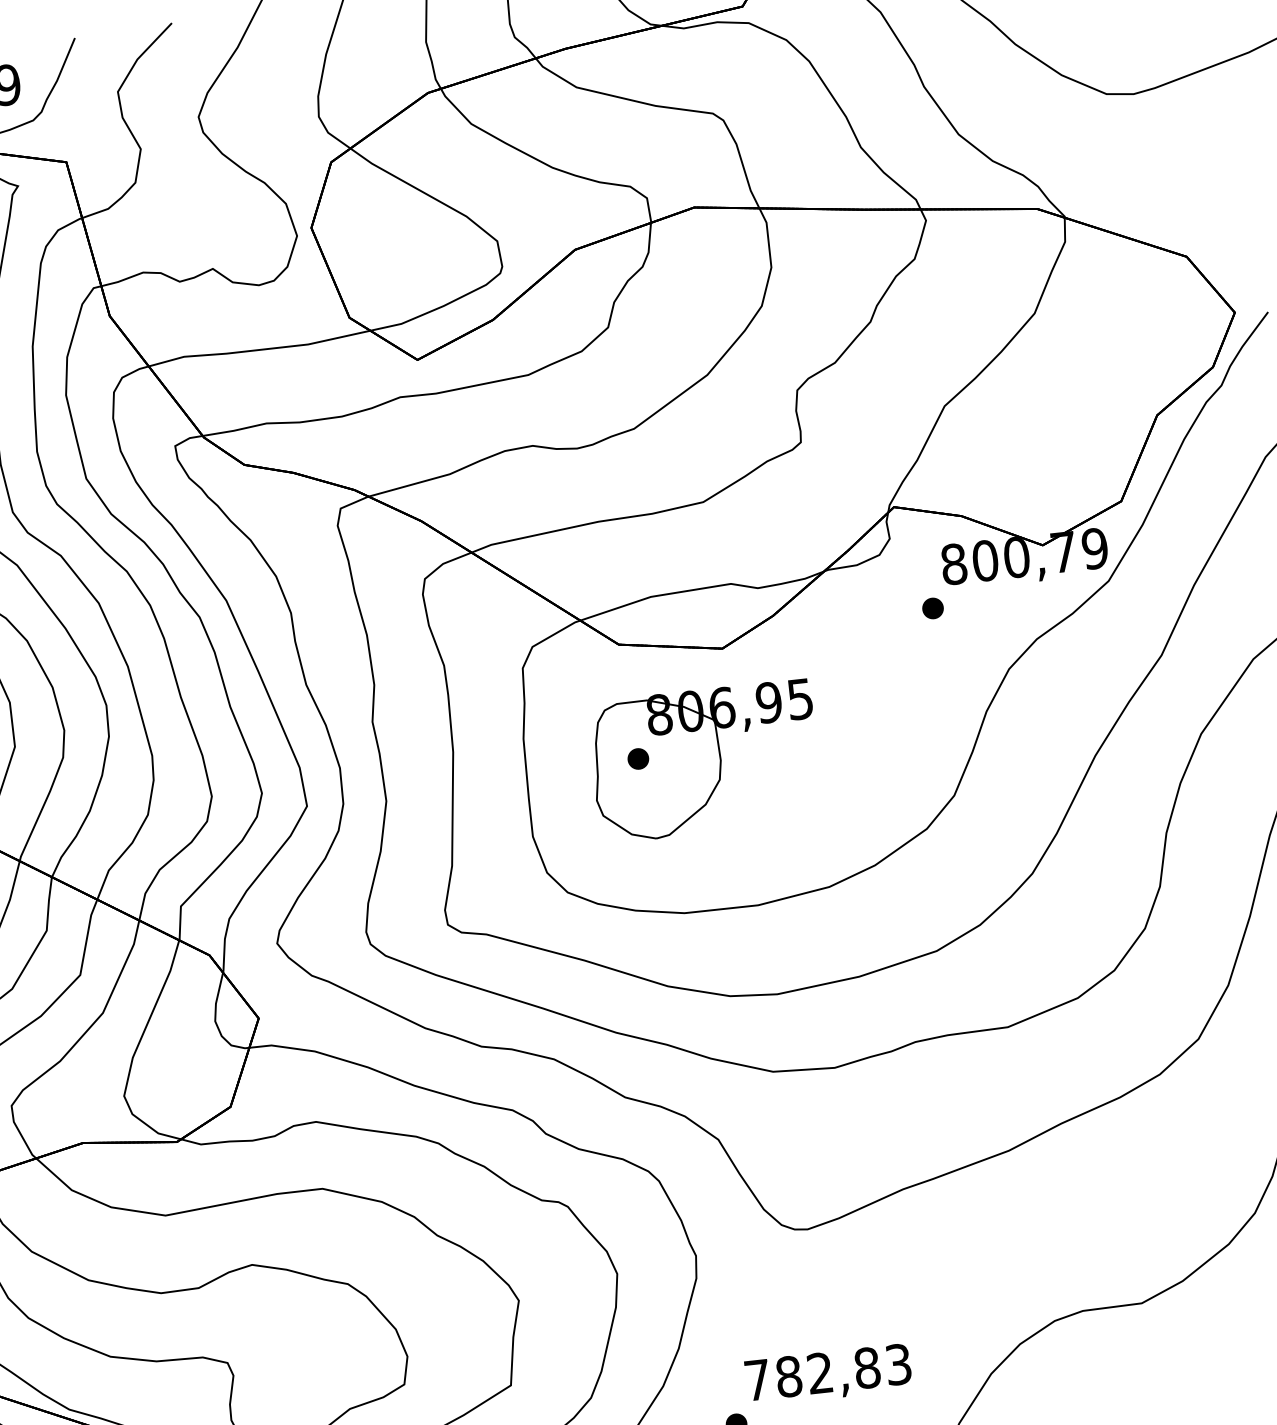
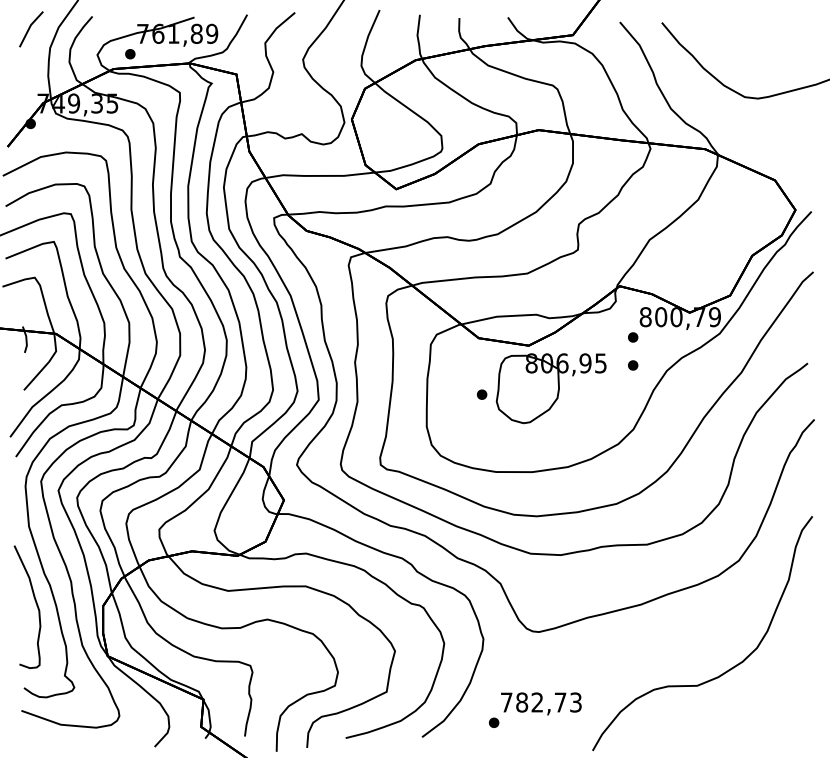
part: (940, 665) -> (633, 365), added
part: (703, 761) -> (550, 388), moved
text: (867, 1367) -> (560, 702), 782,83 -> 782,73

